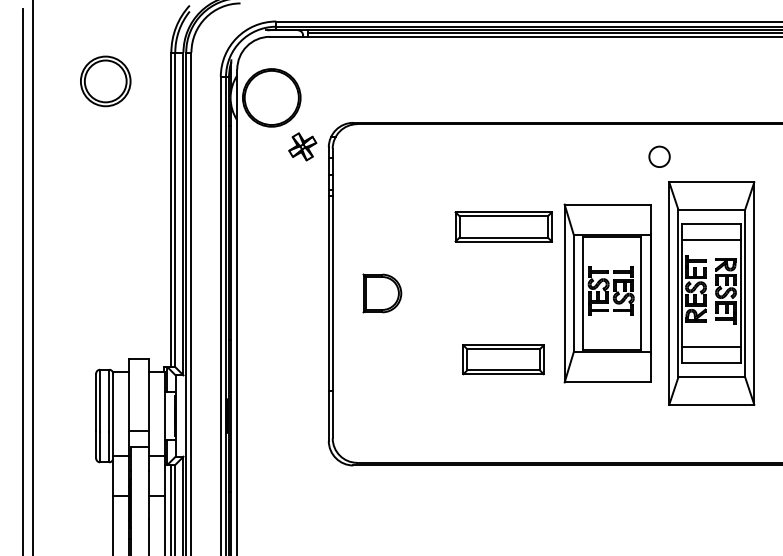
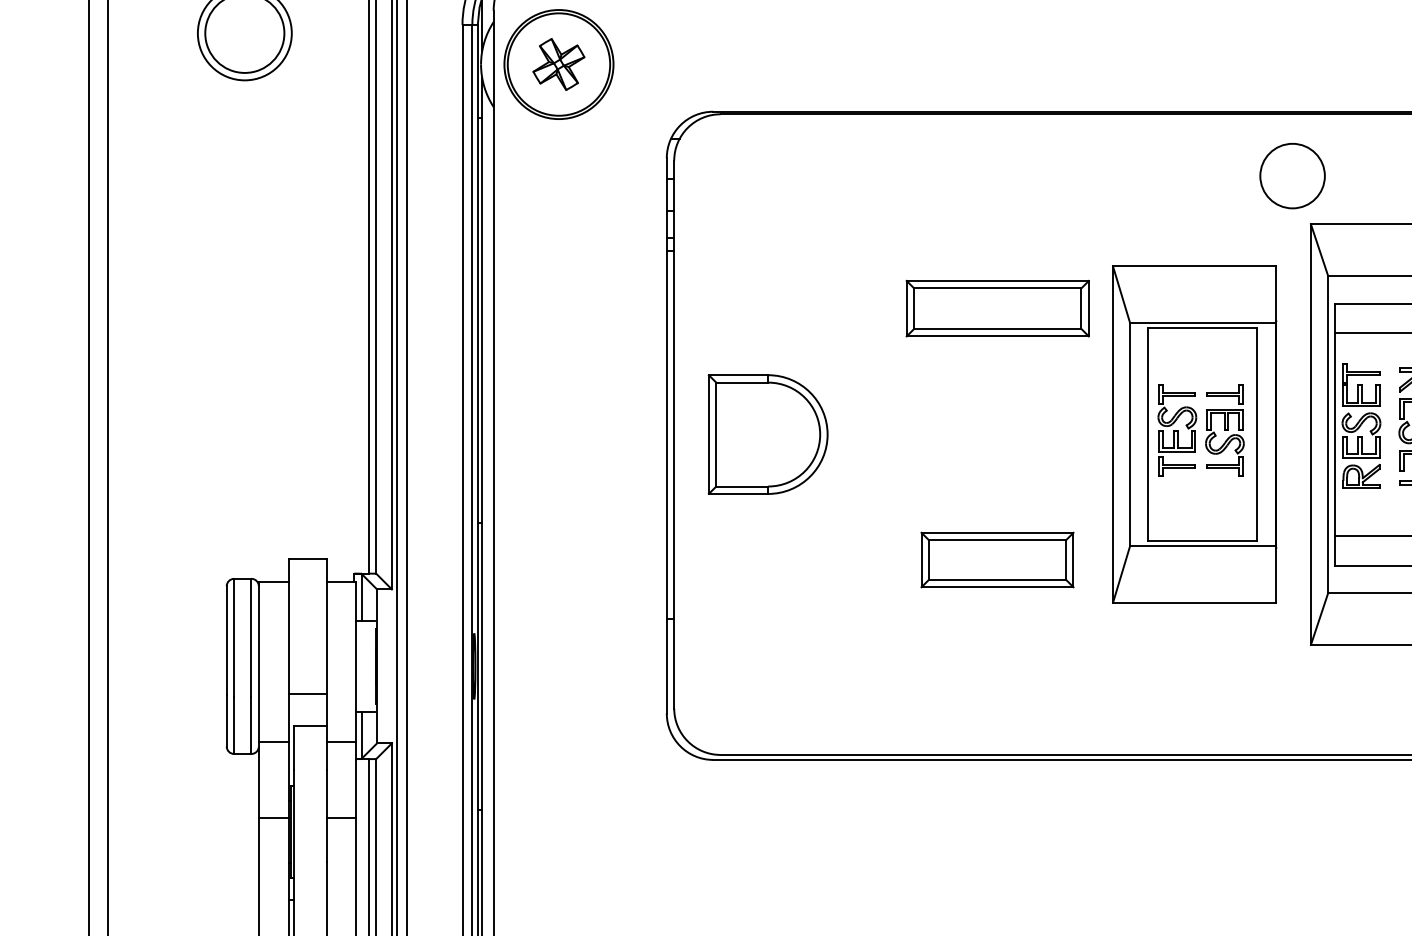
part: (302, 146) -> (558, 63), moved
circle: (659, 156) -> (1292, 175), size x1.67
part: (382, 293) -> (768, 434), size x1.67

